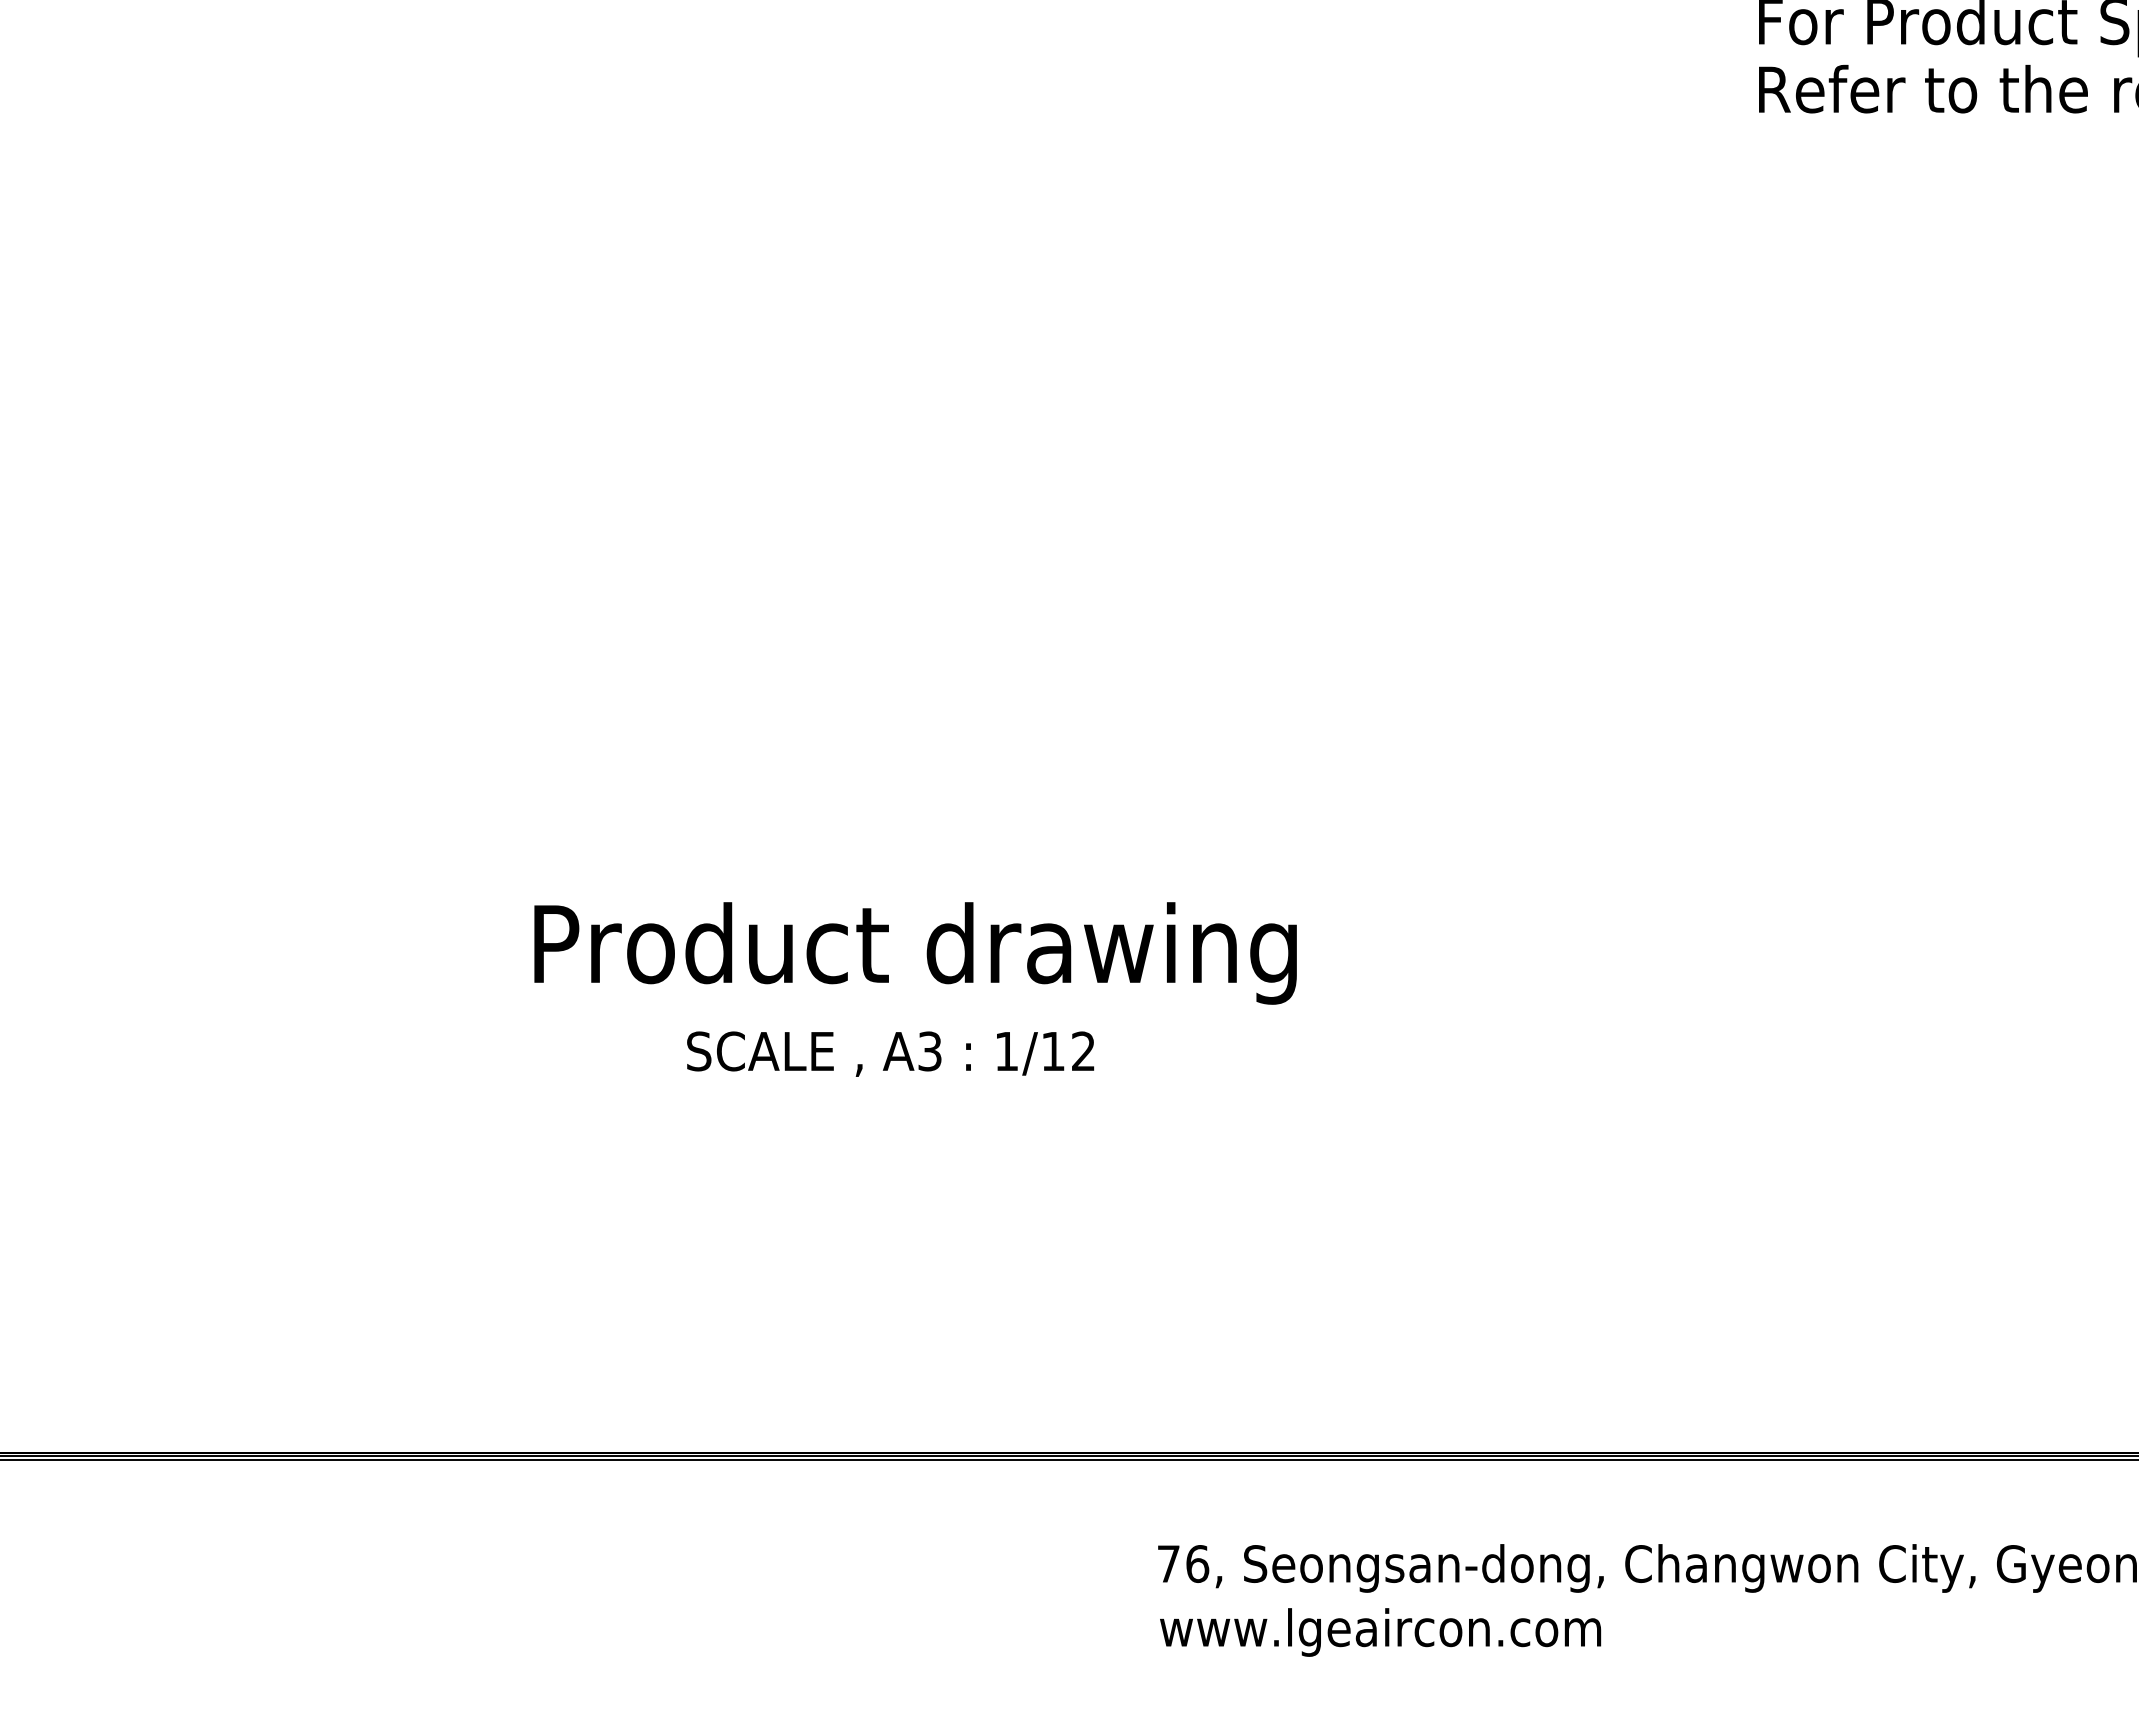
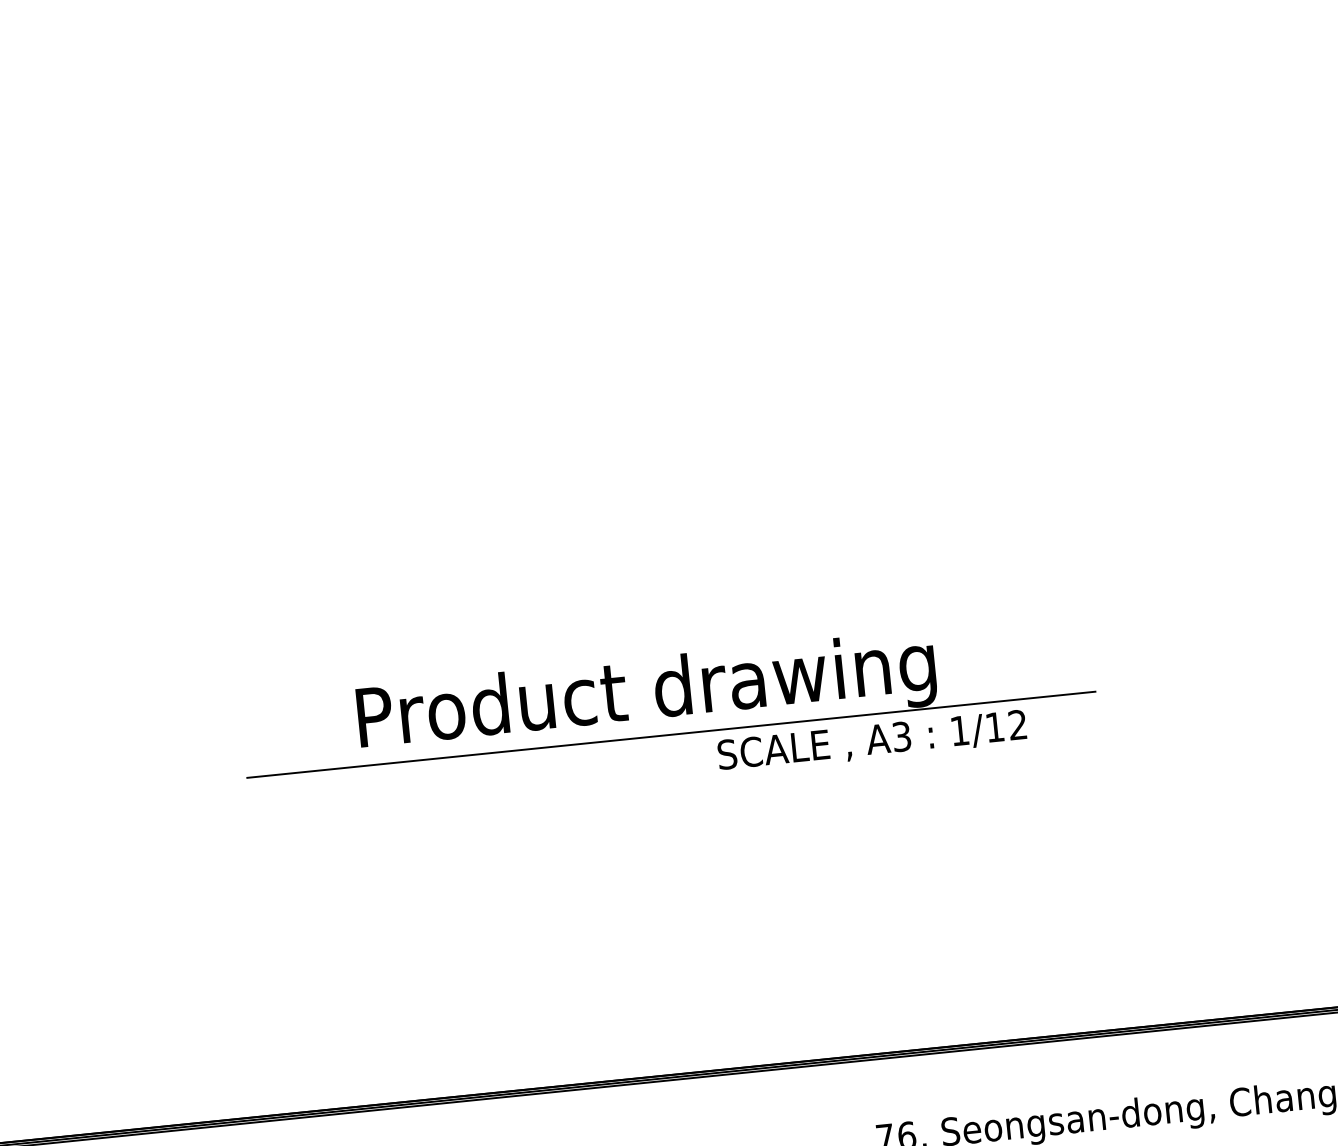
line: (942, 1007) -> (671, 735), added
text: (890, 1053) -> (872, 741), moved

